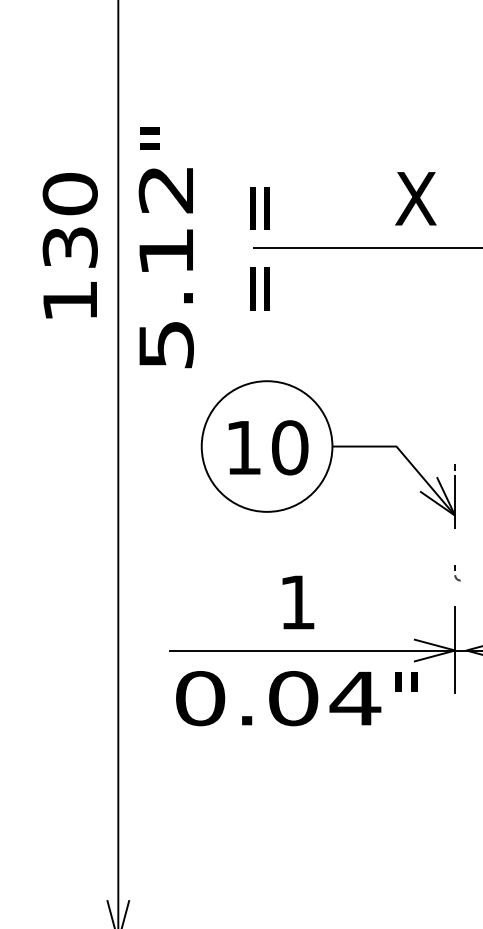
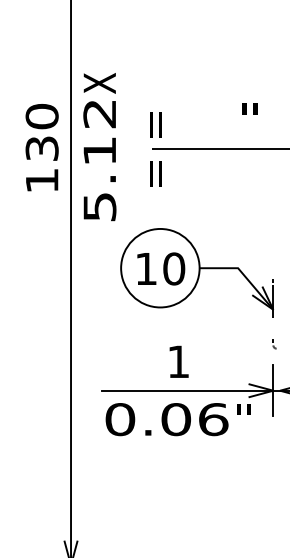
text: (165, 138) -> (99, 83), " -> X
text: (415, 198) -> (249, 119), X -> "
text: (353, 698) -> (212, 419), 0.04 -> 0.06

